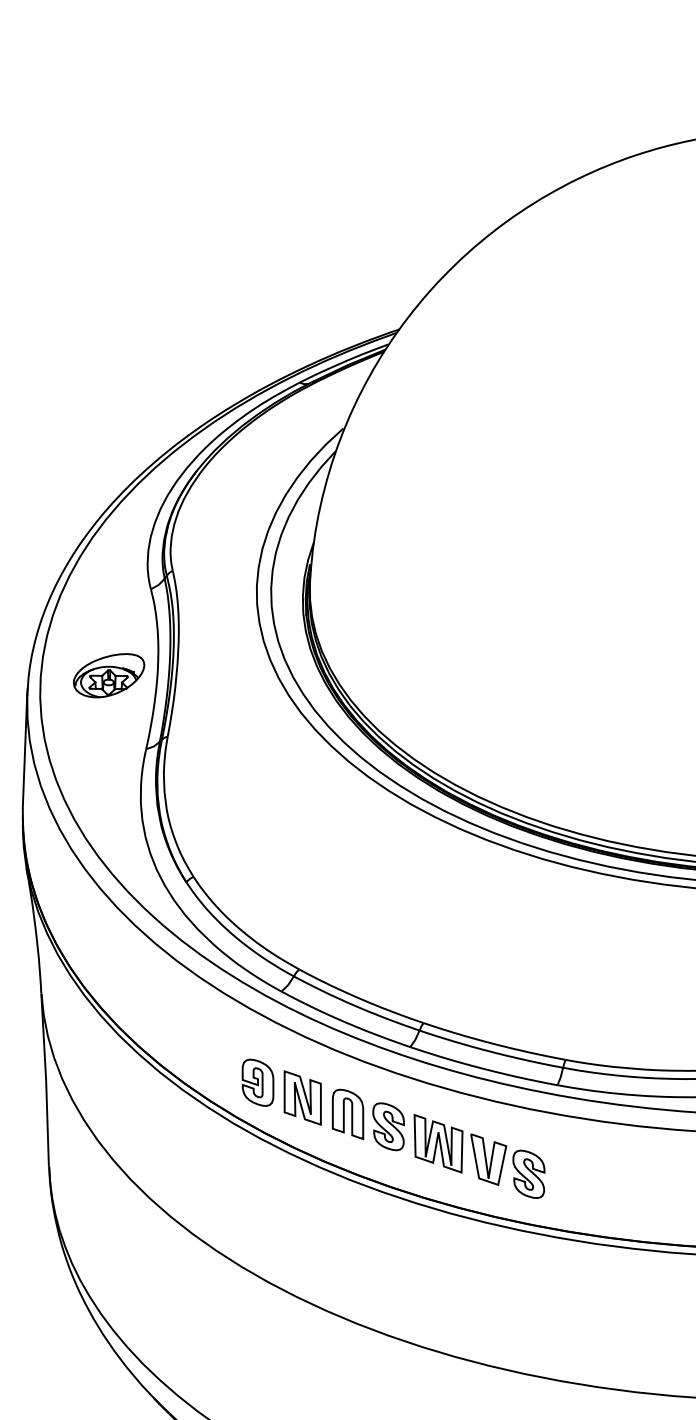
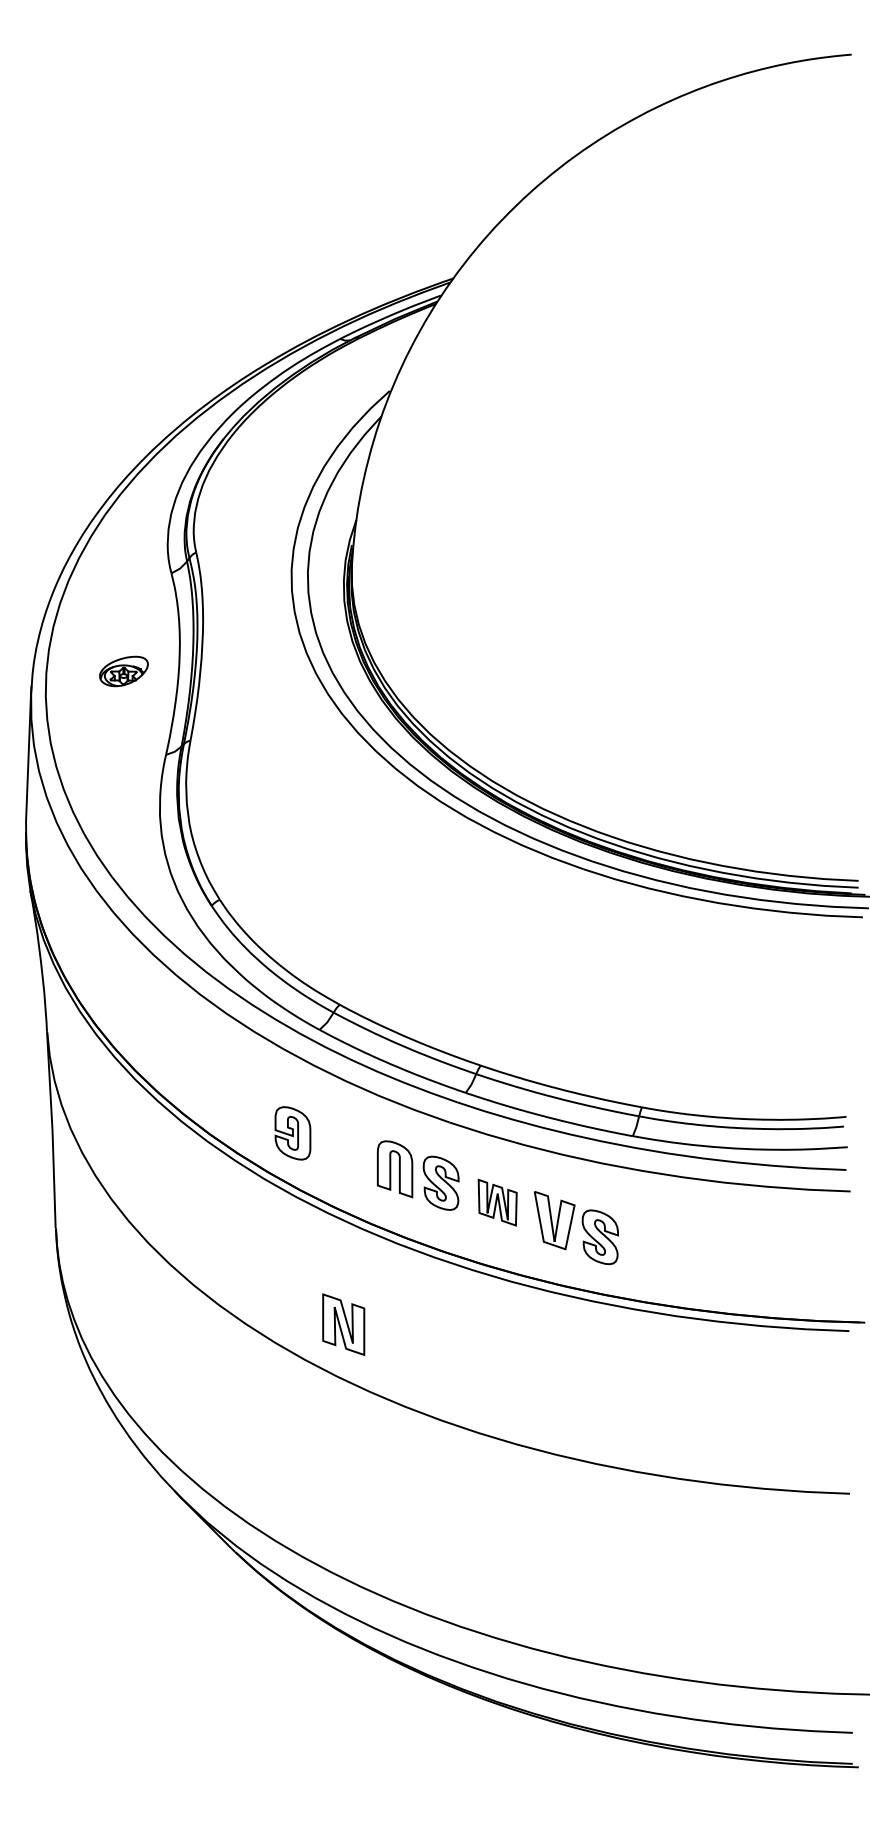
part: (108, 675) -> (123, 671), size x0.6
part: (302, 1097) -> (343, 1324), moved
part: (438, 1143) -> (497, 1202), size x0.7

